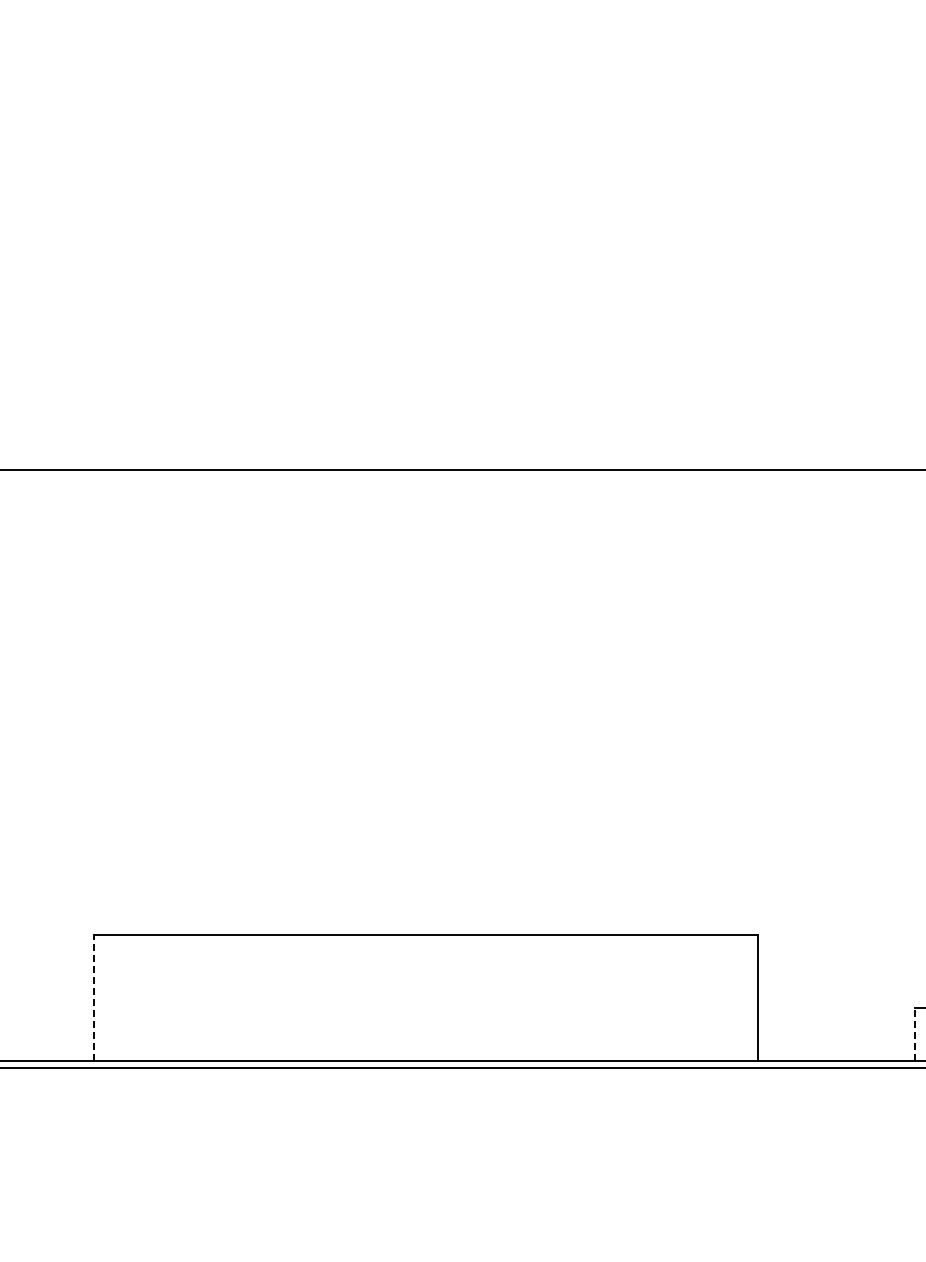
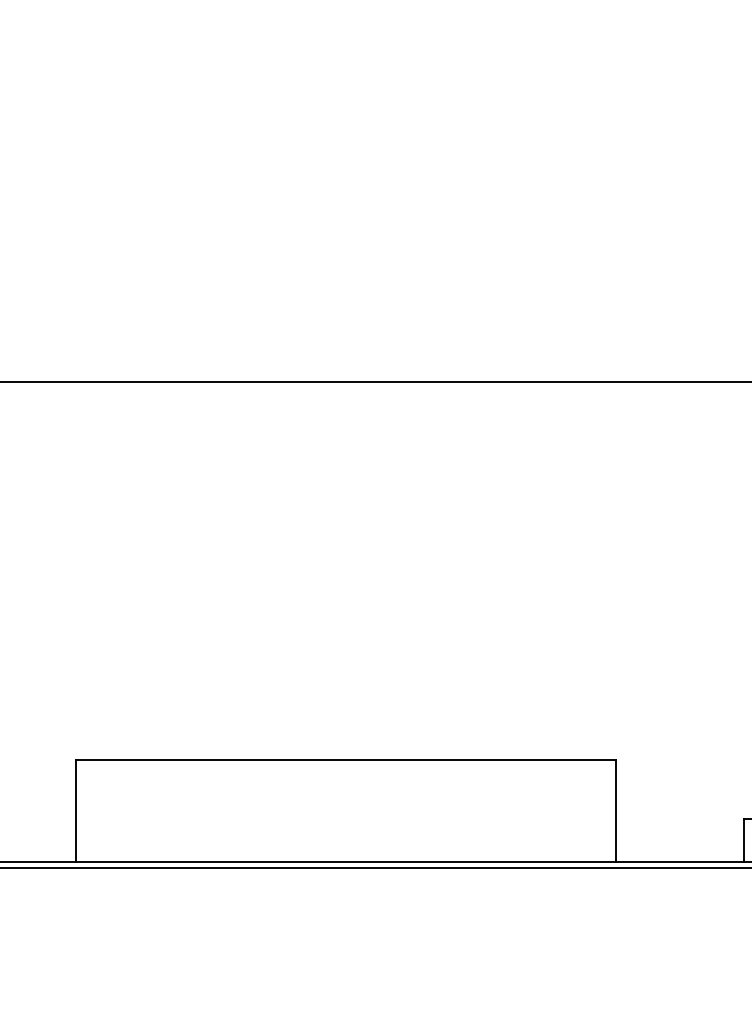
line: (93, 998) -> (75, 811), dashed -> solid
line: (915, 1034) -> (743, 840), dashed -> solid

